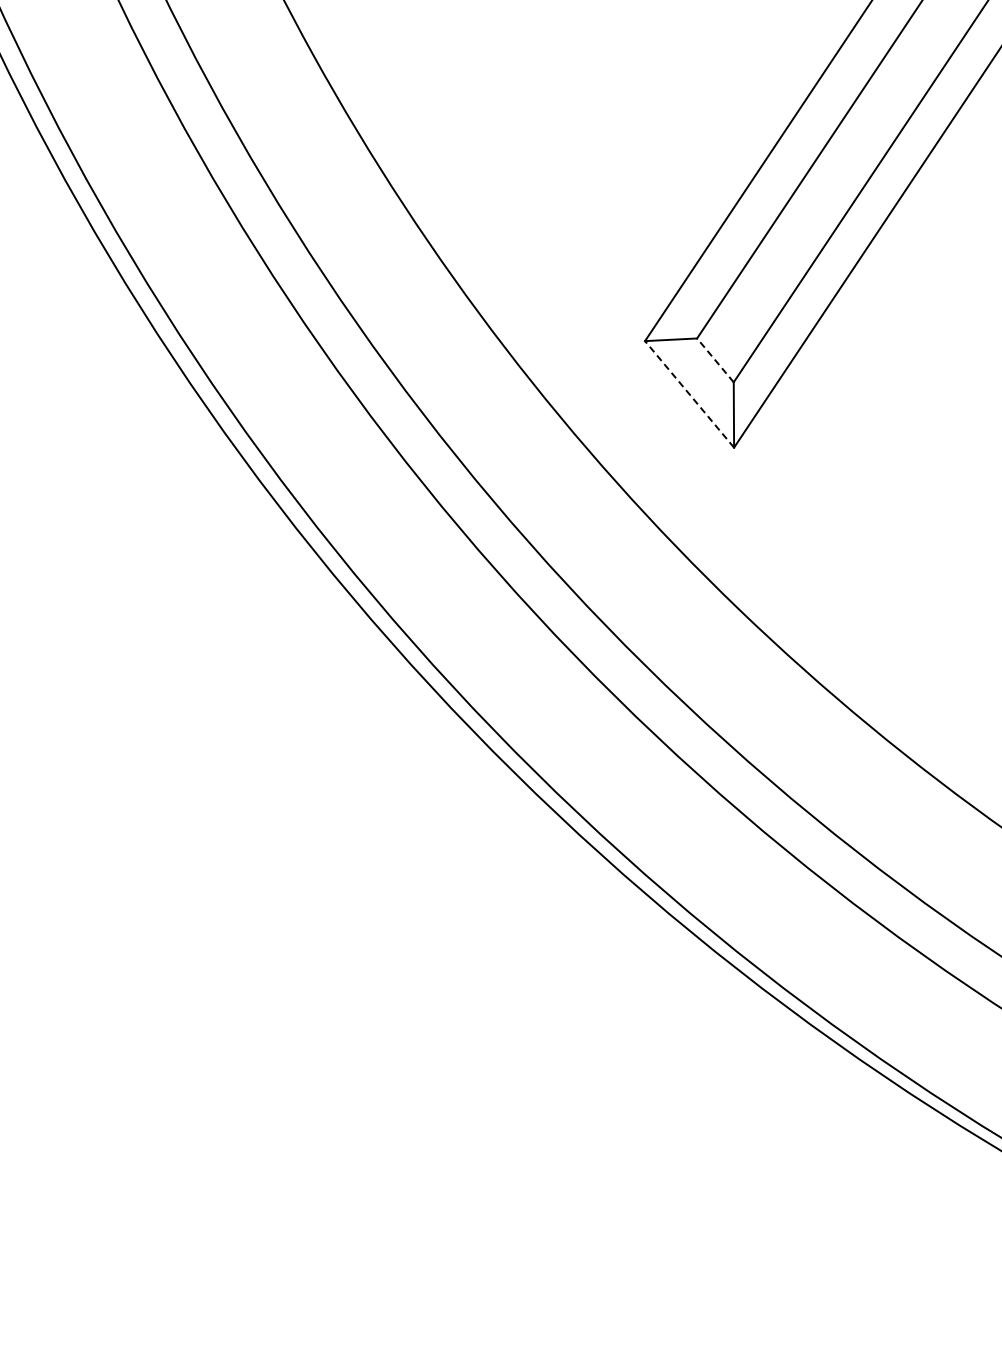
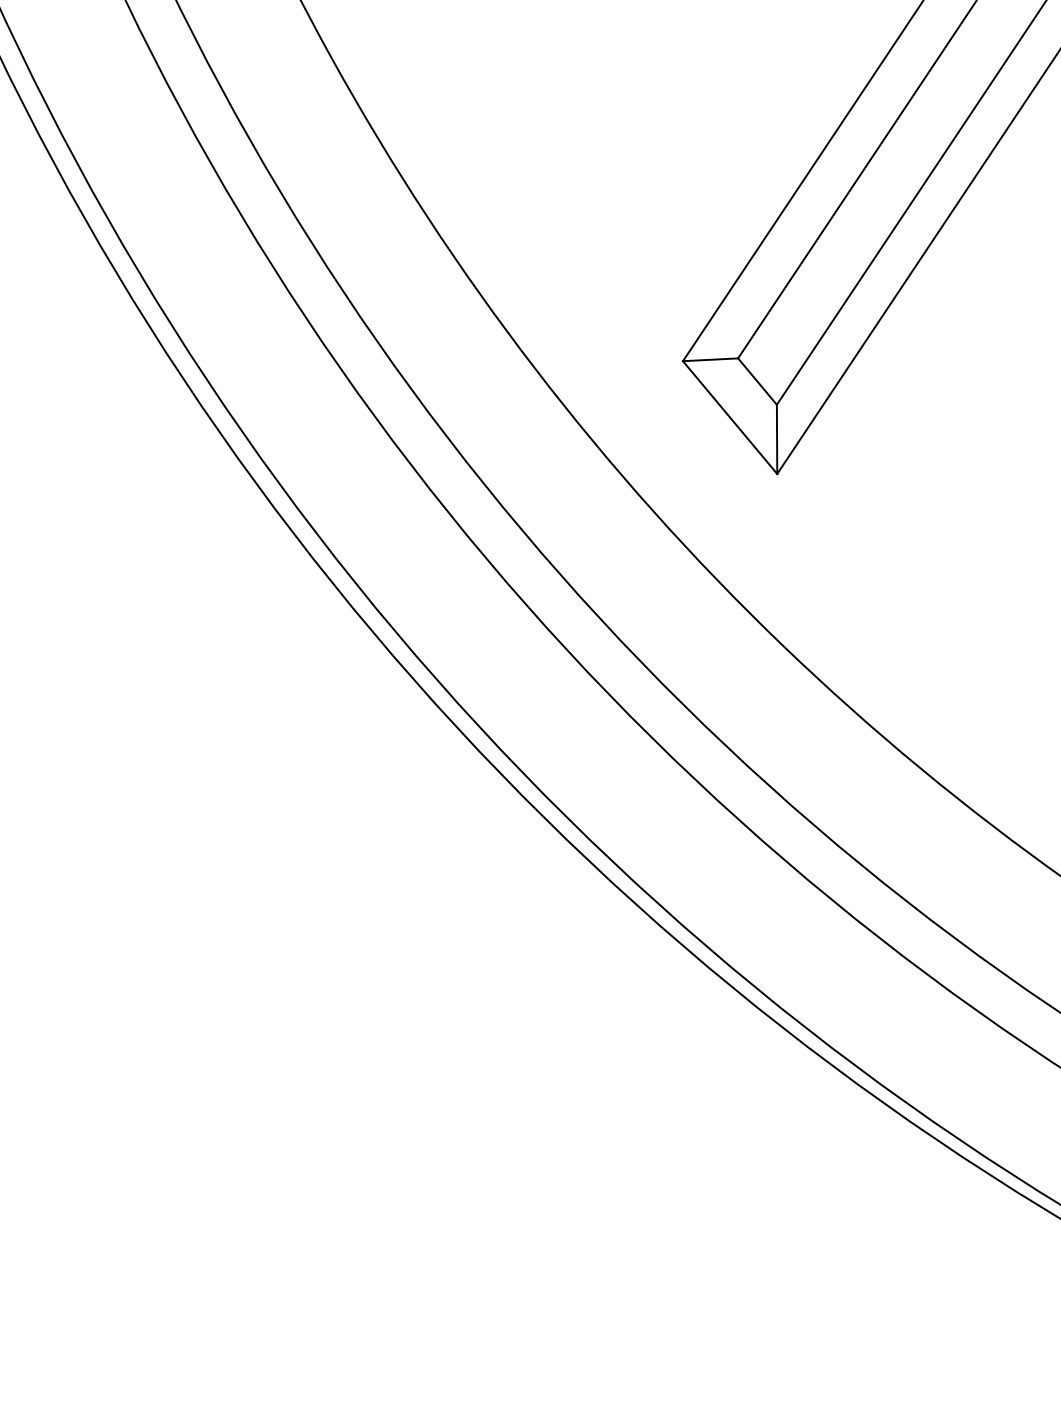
line: (715, 360) -> (757, 381), dashed -> solid
line: (689, 394) -> (730, 417), dashed -> solid

